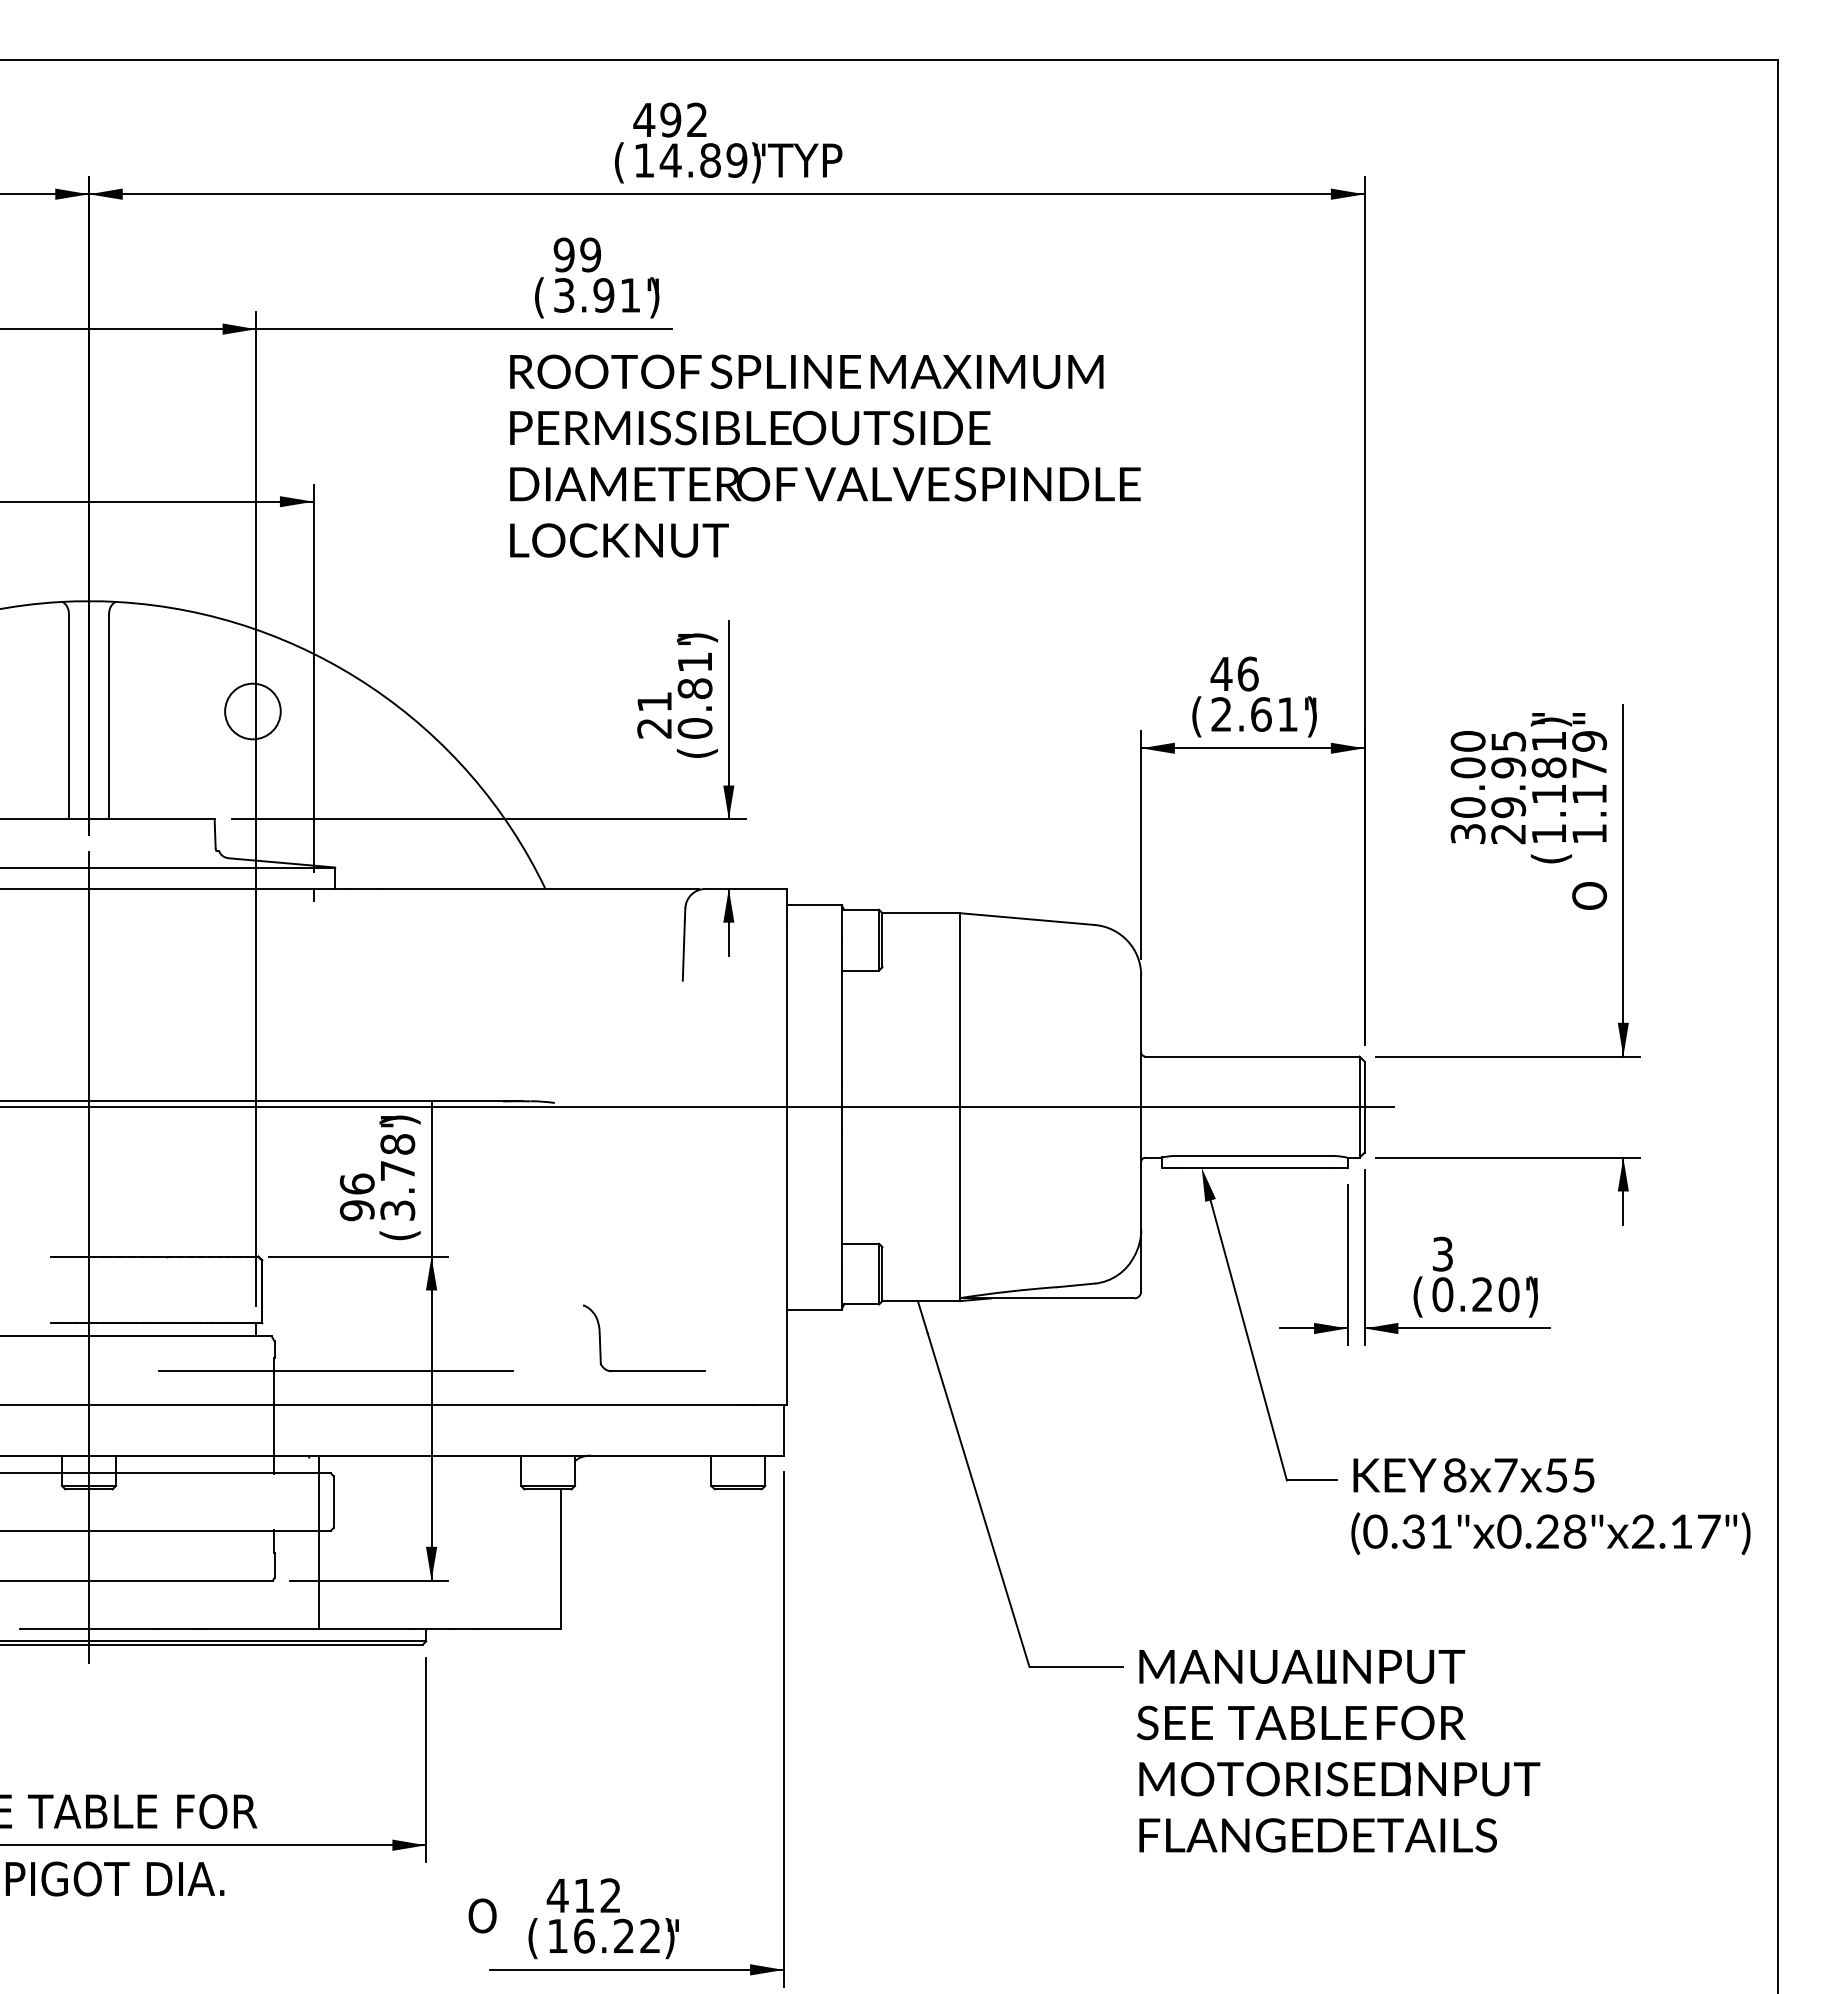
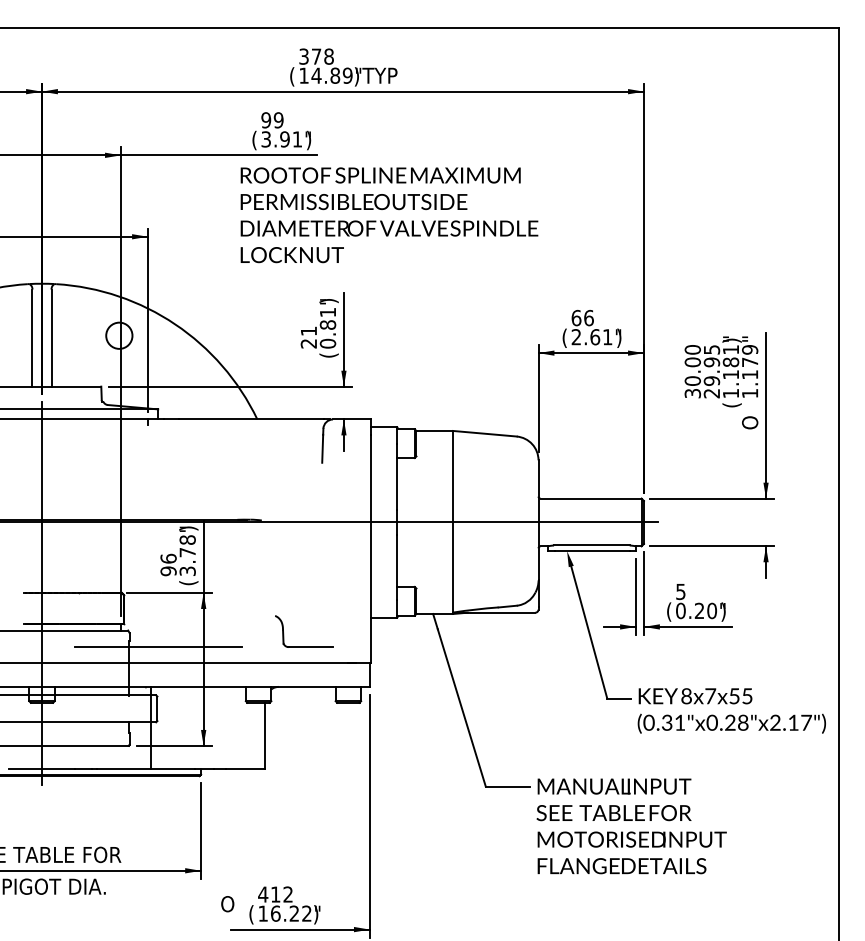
text: (668, 119) -> (315, 56), 492 -> 378
text: (1221, 672) -> (576, 317), 46 -> 66
text: (1442, 1253) -> (680, 591), 3 -> 5

